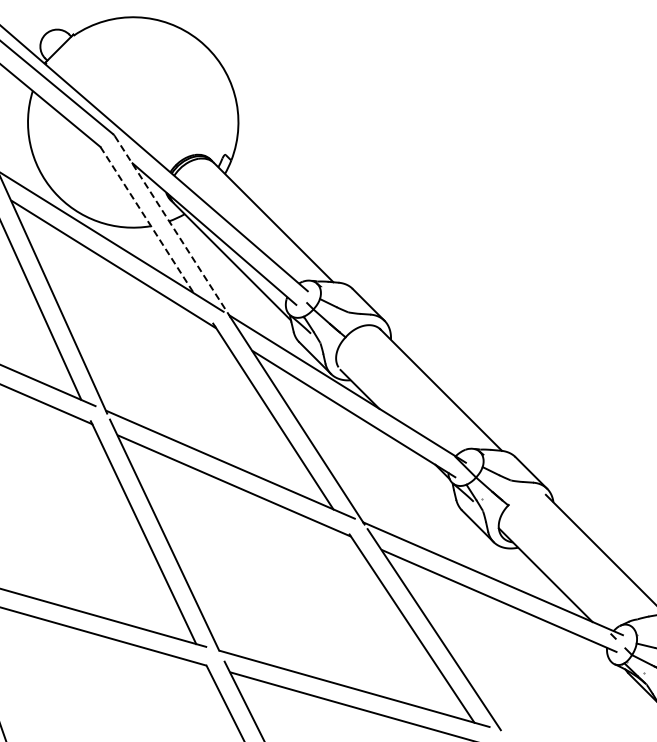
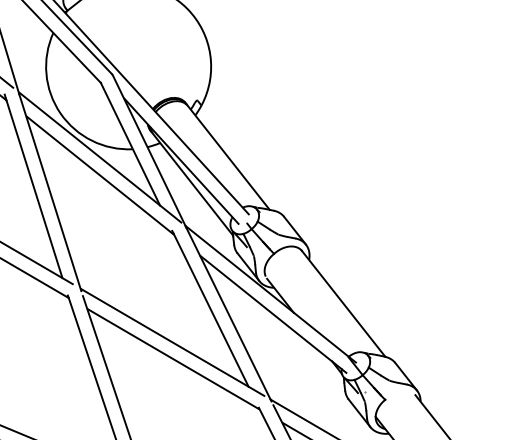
line: (147, 220) -> (130, 144), dashed -> solid
line: (172, 226) -> (149, 151), dashed -> solid

